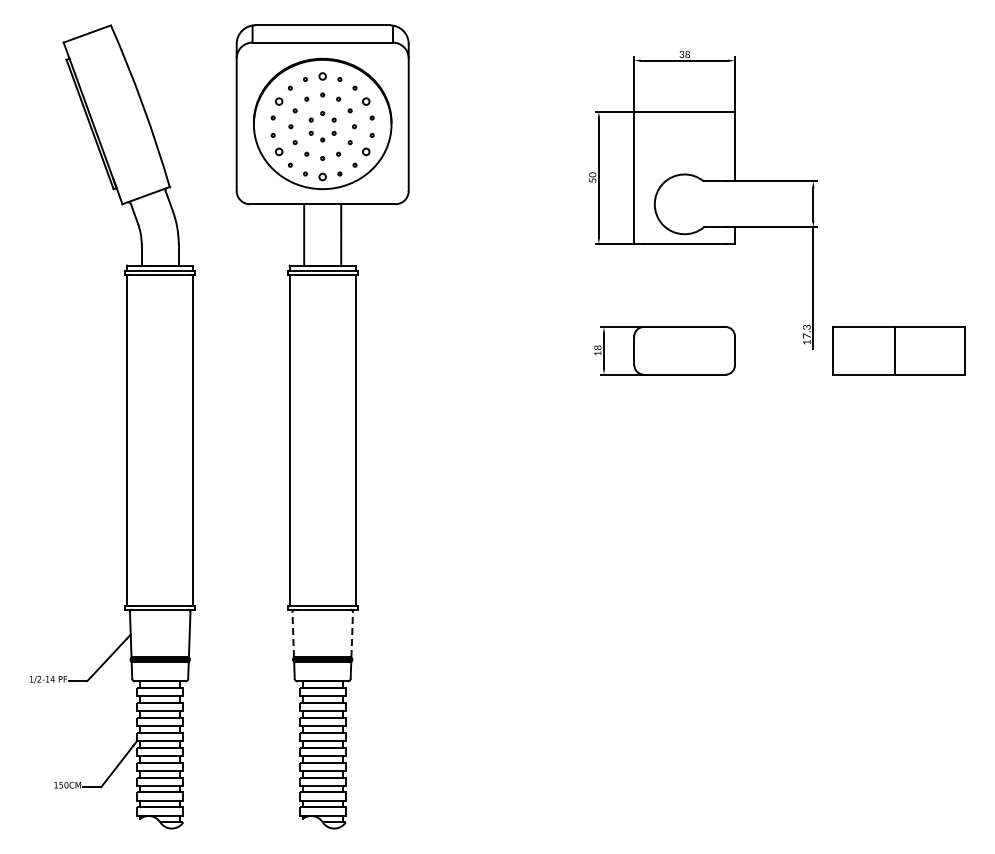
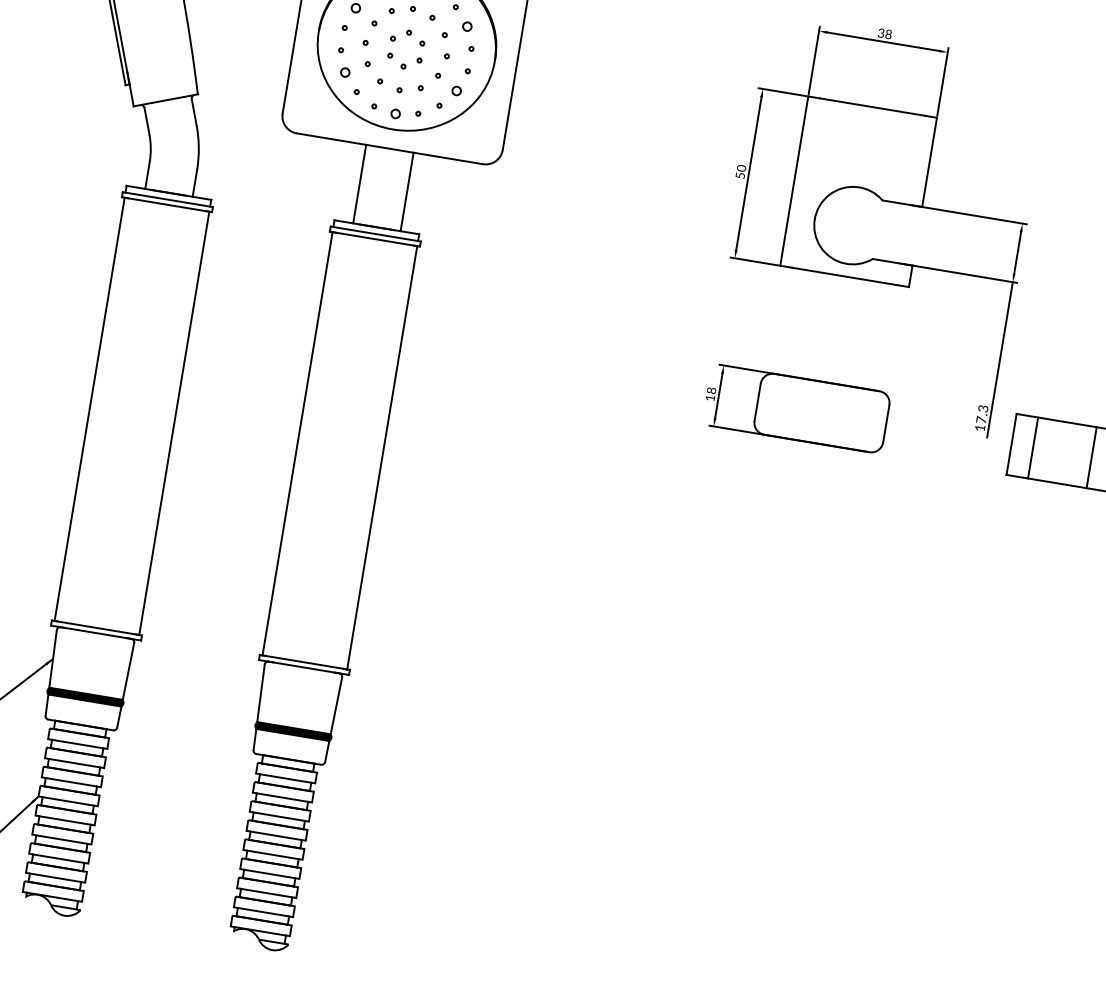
line: (849, 350) -> (1032, 447), added
line: (293, 634) -> (261, 693), dashed -> solid
line: (352, 634) -> (336, 705), dashed -> solid

